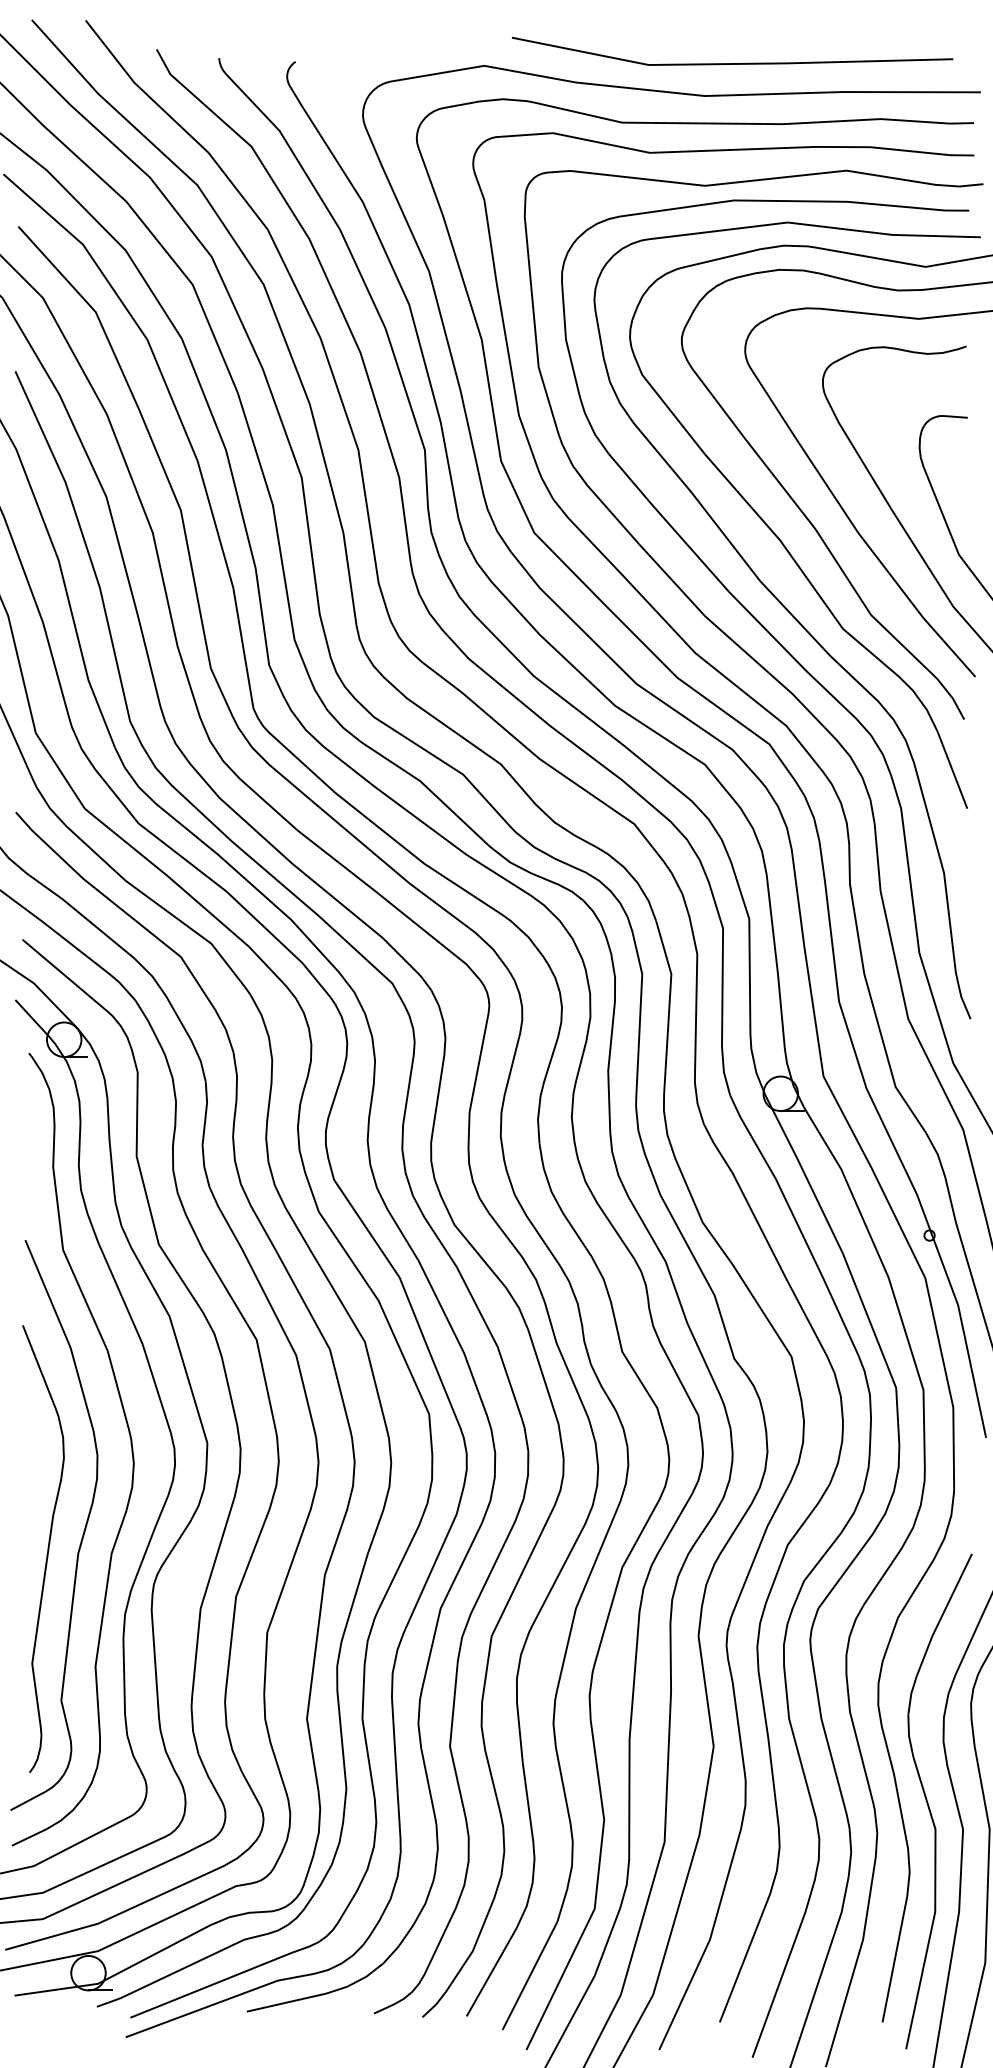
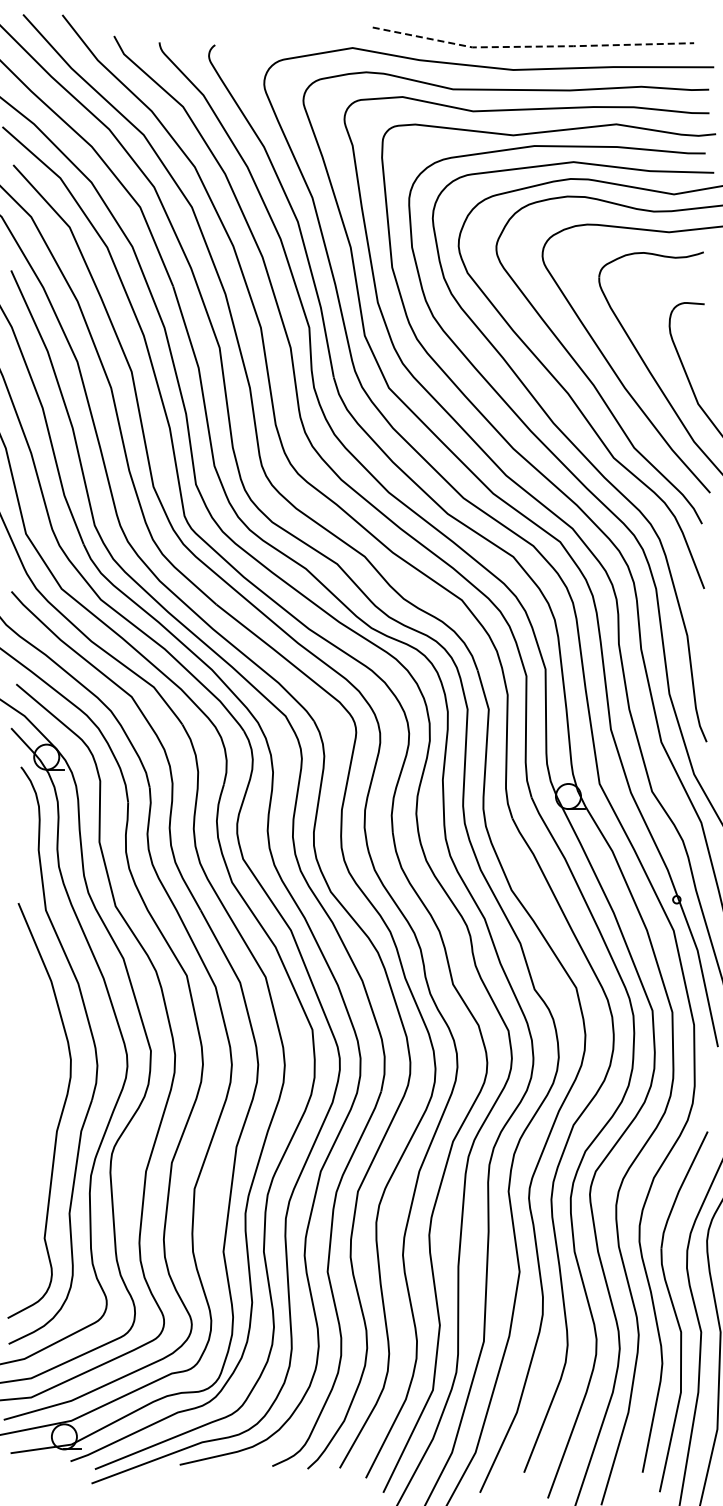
line: (731, 63) -> (532, 46), solid -> dashed
curve: (47, 1549) -> (34, 1128), removed

